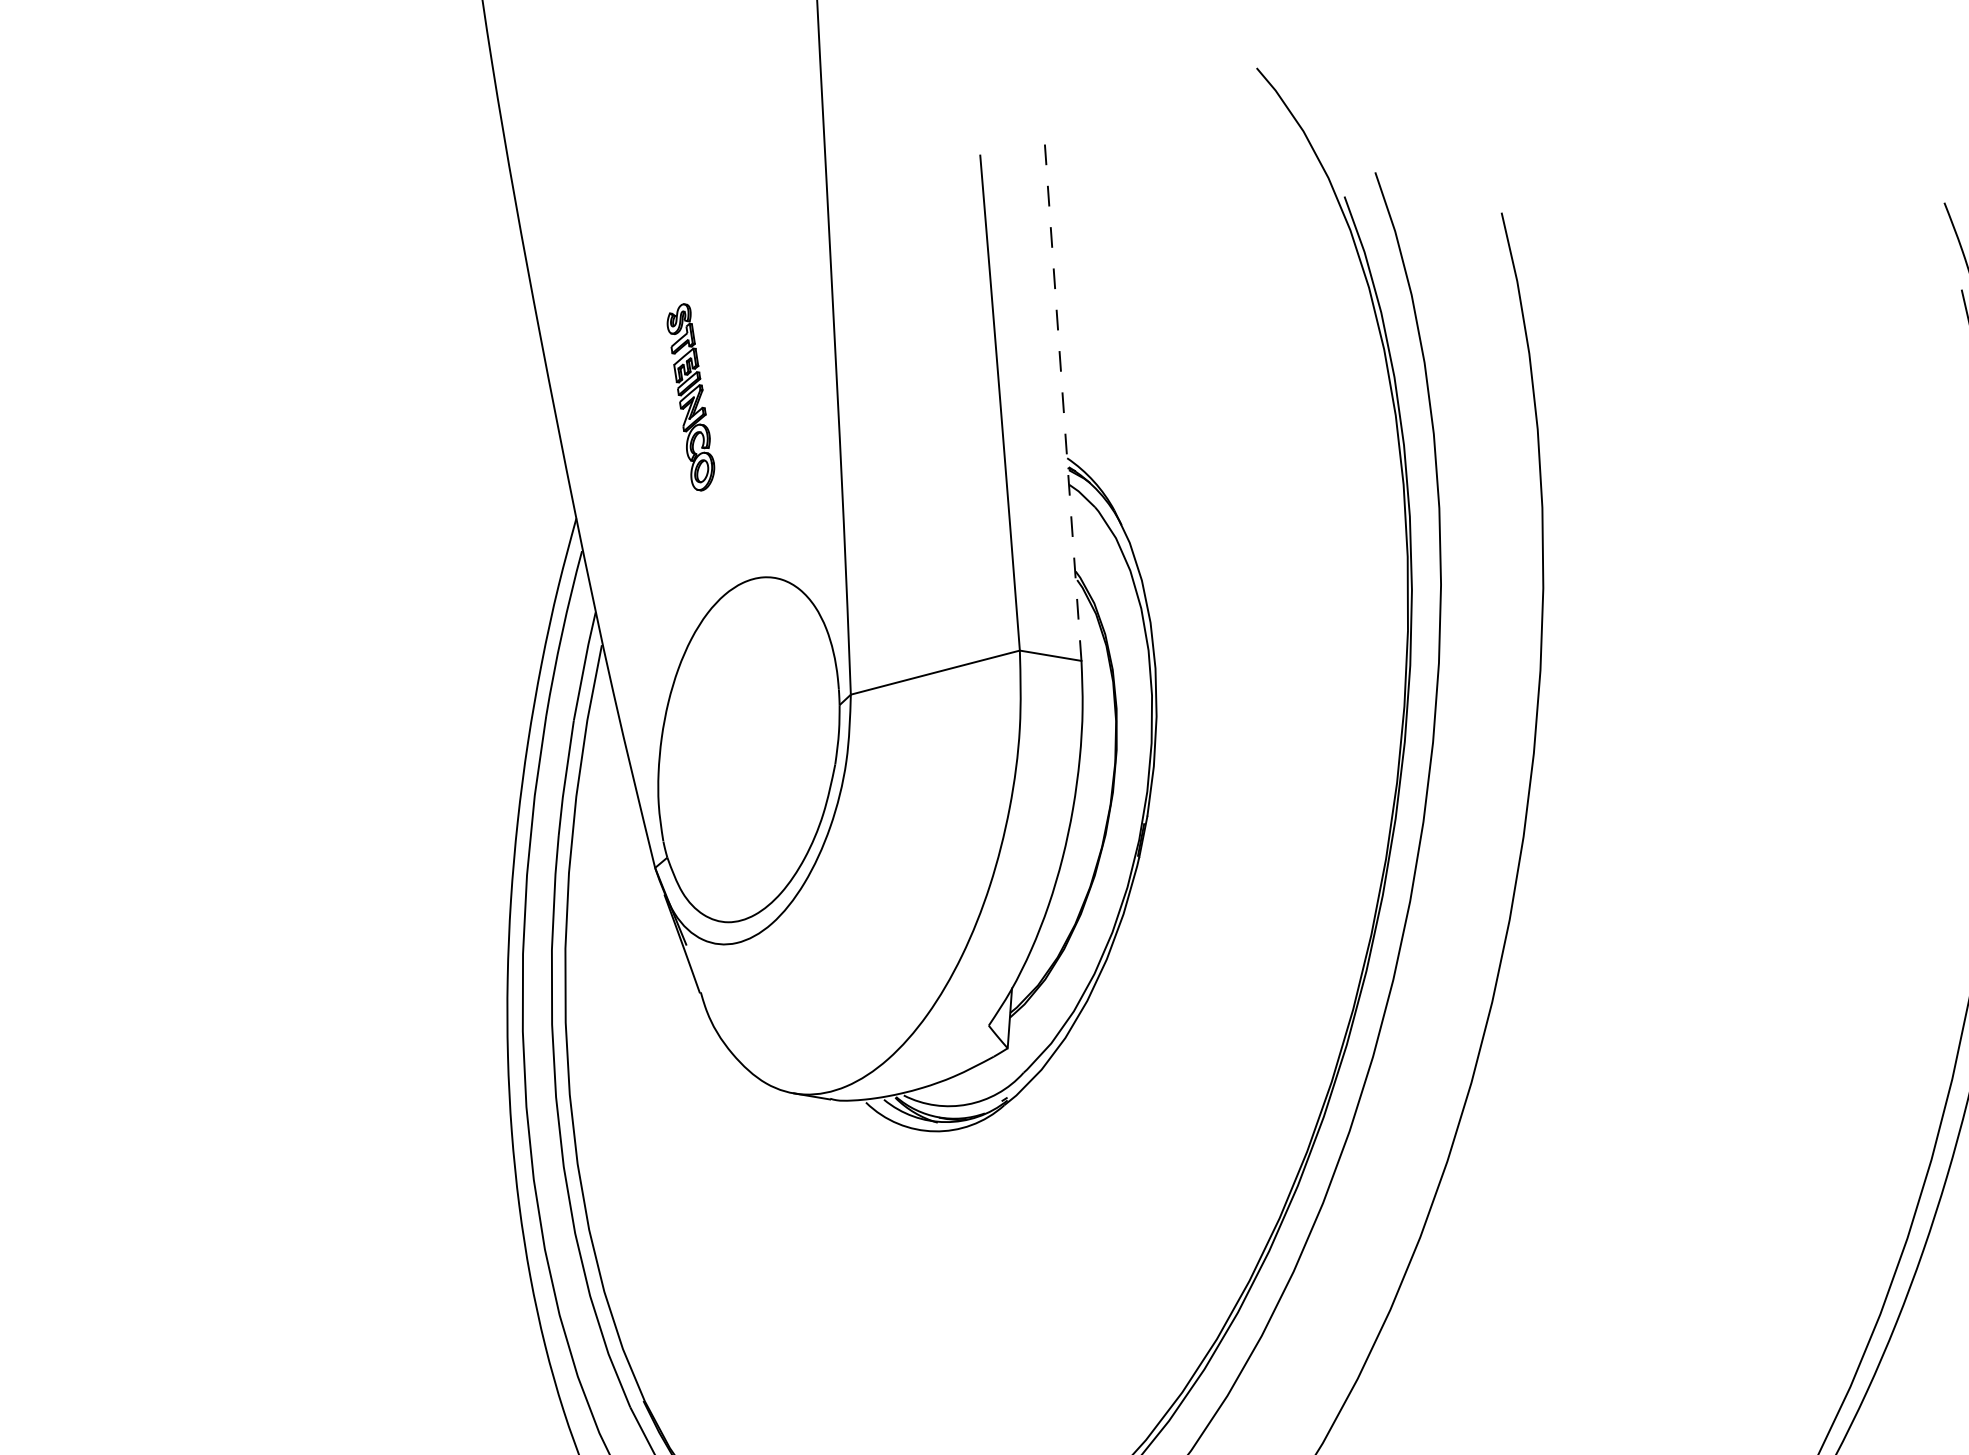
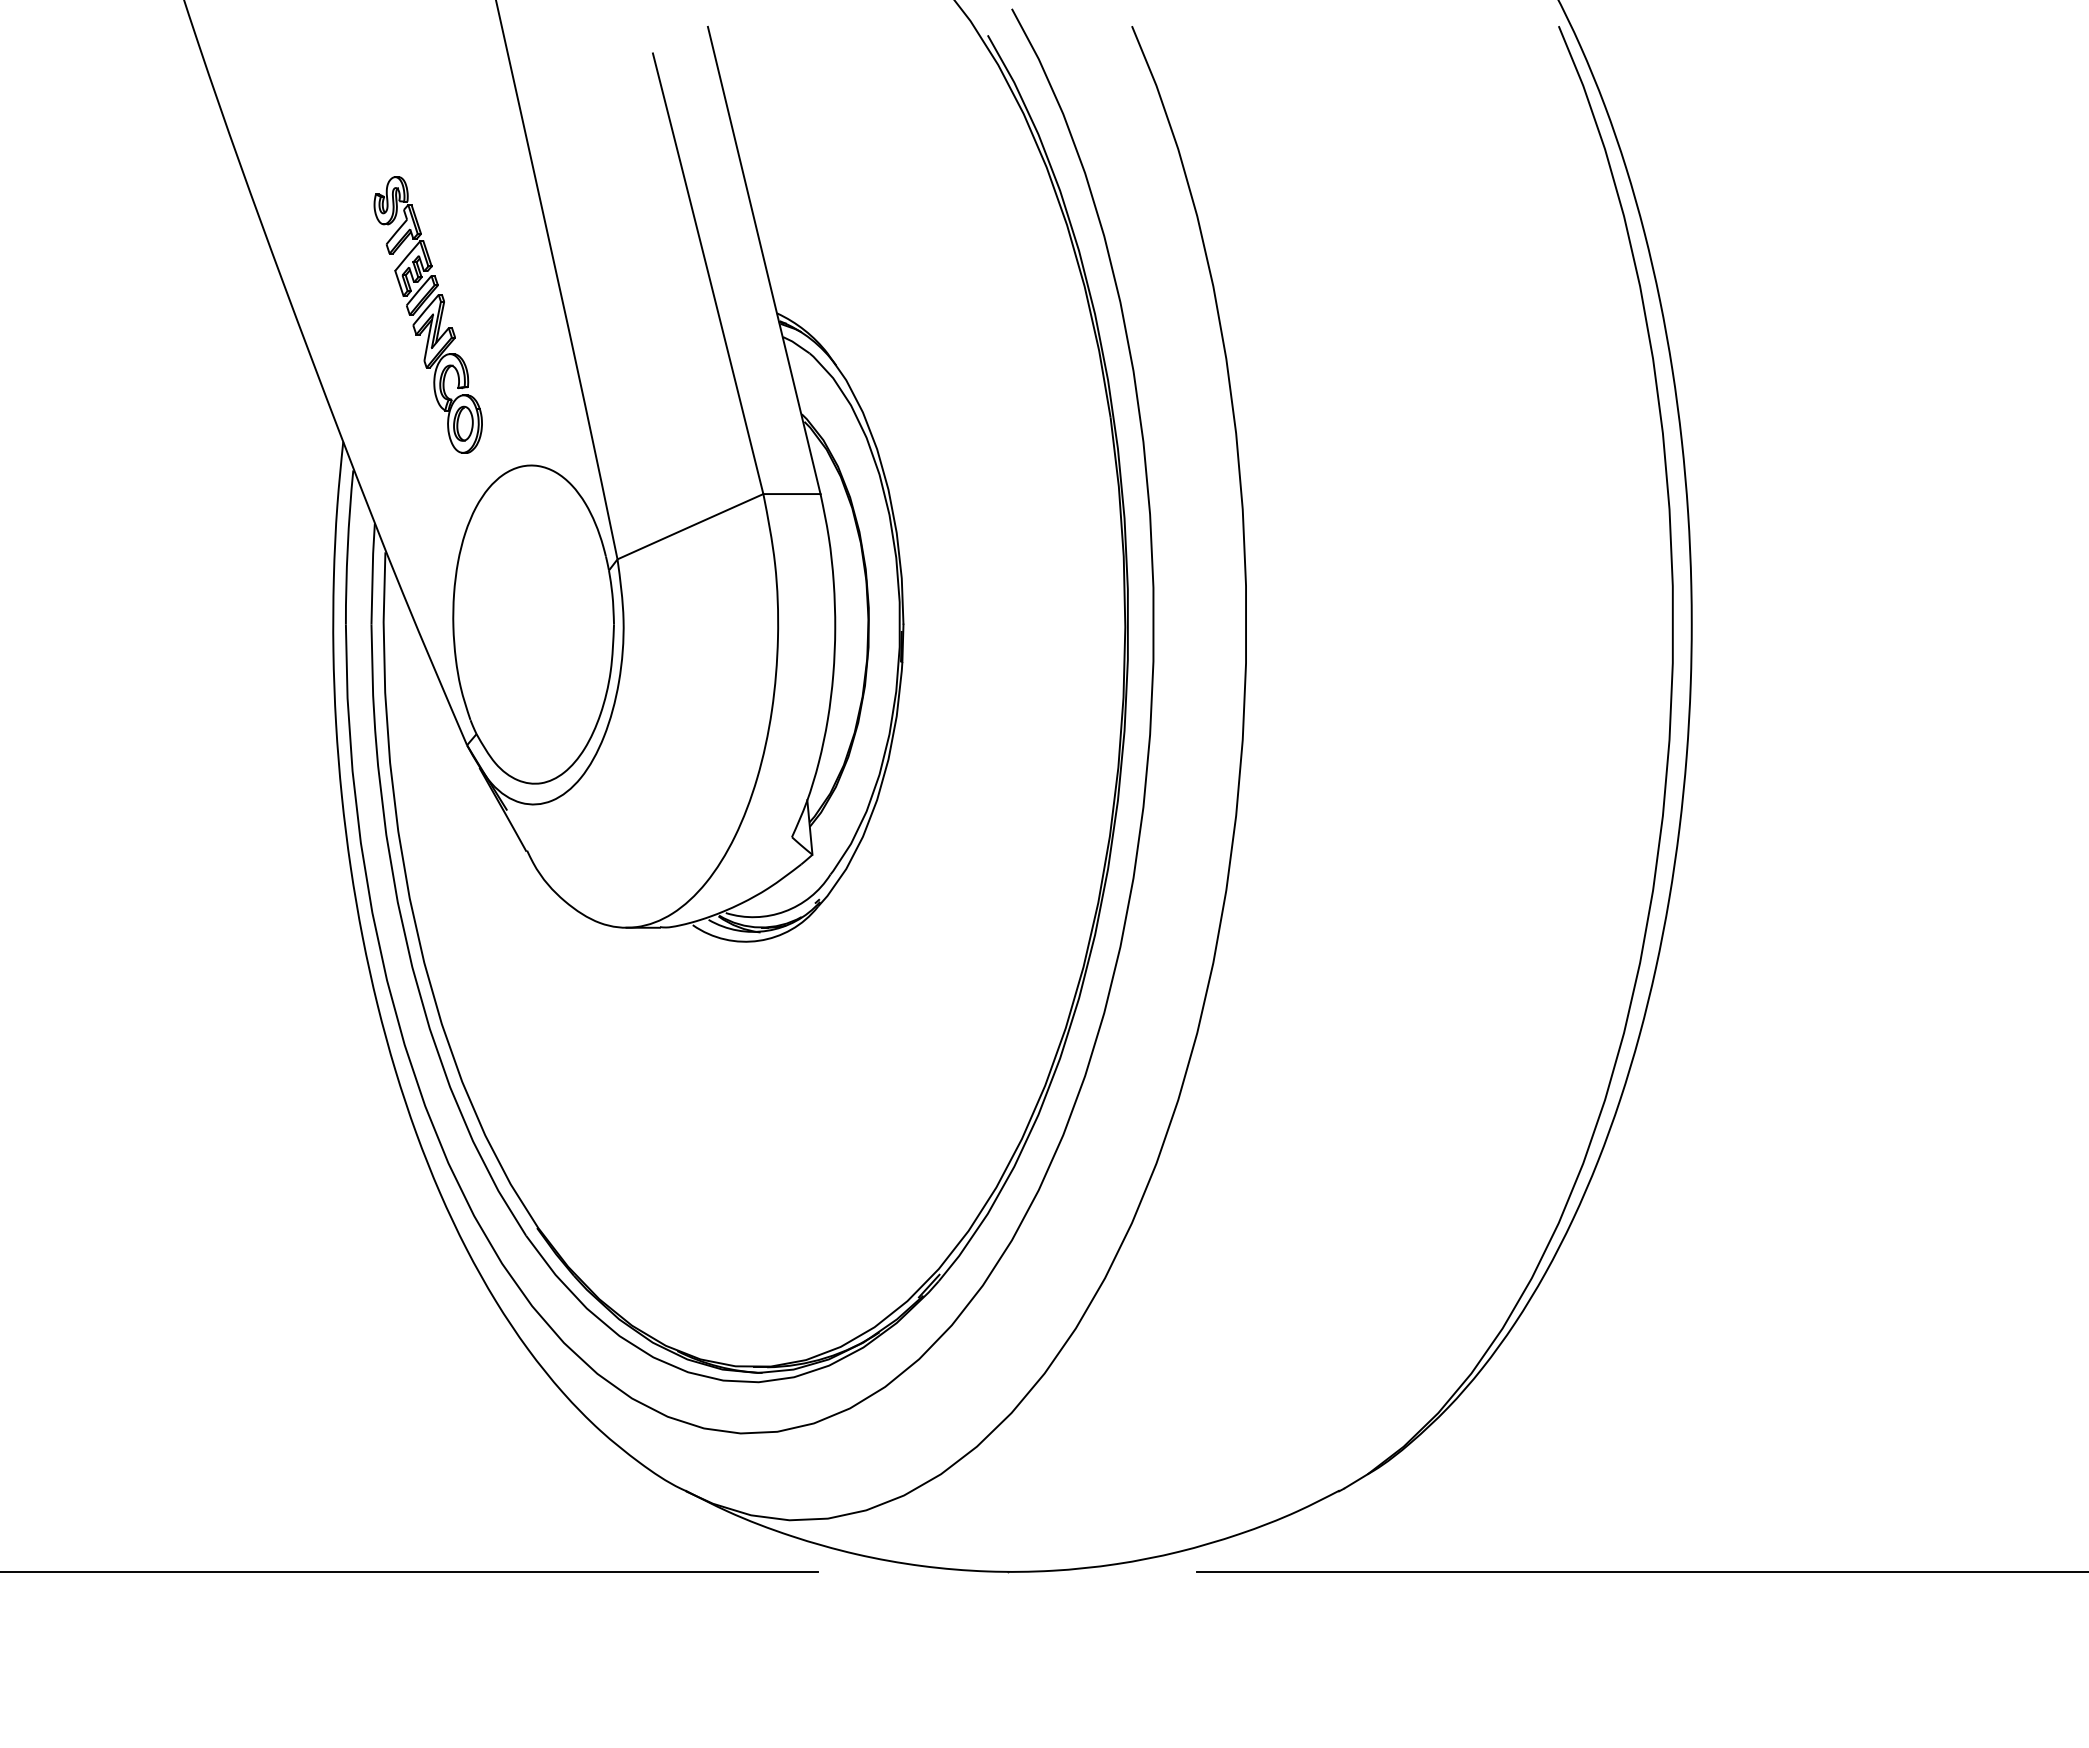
part: (690, 396) -> (427, 314), size x1.67
line: (1063, 399) -> (764, 260), dashed -> solid

